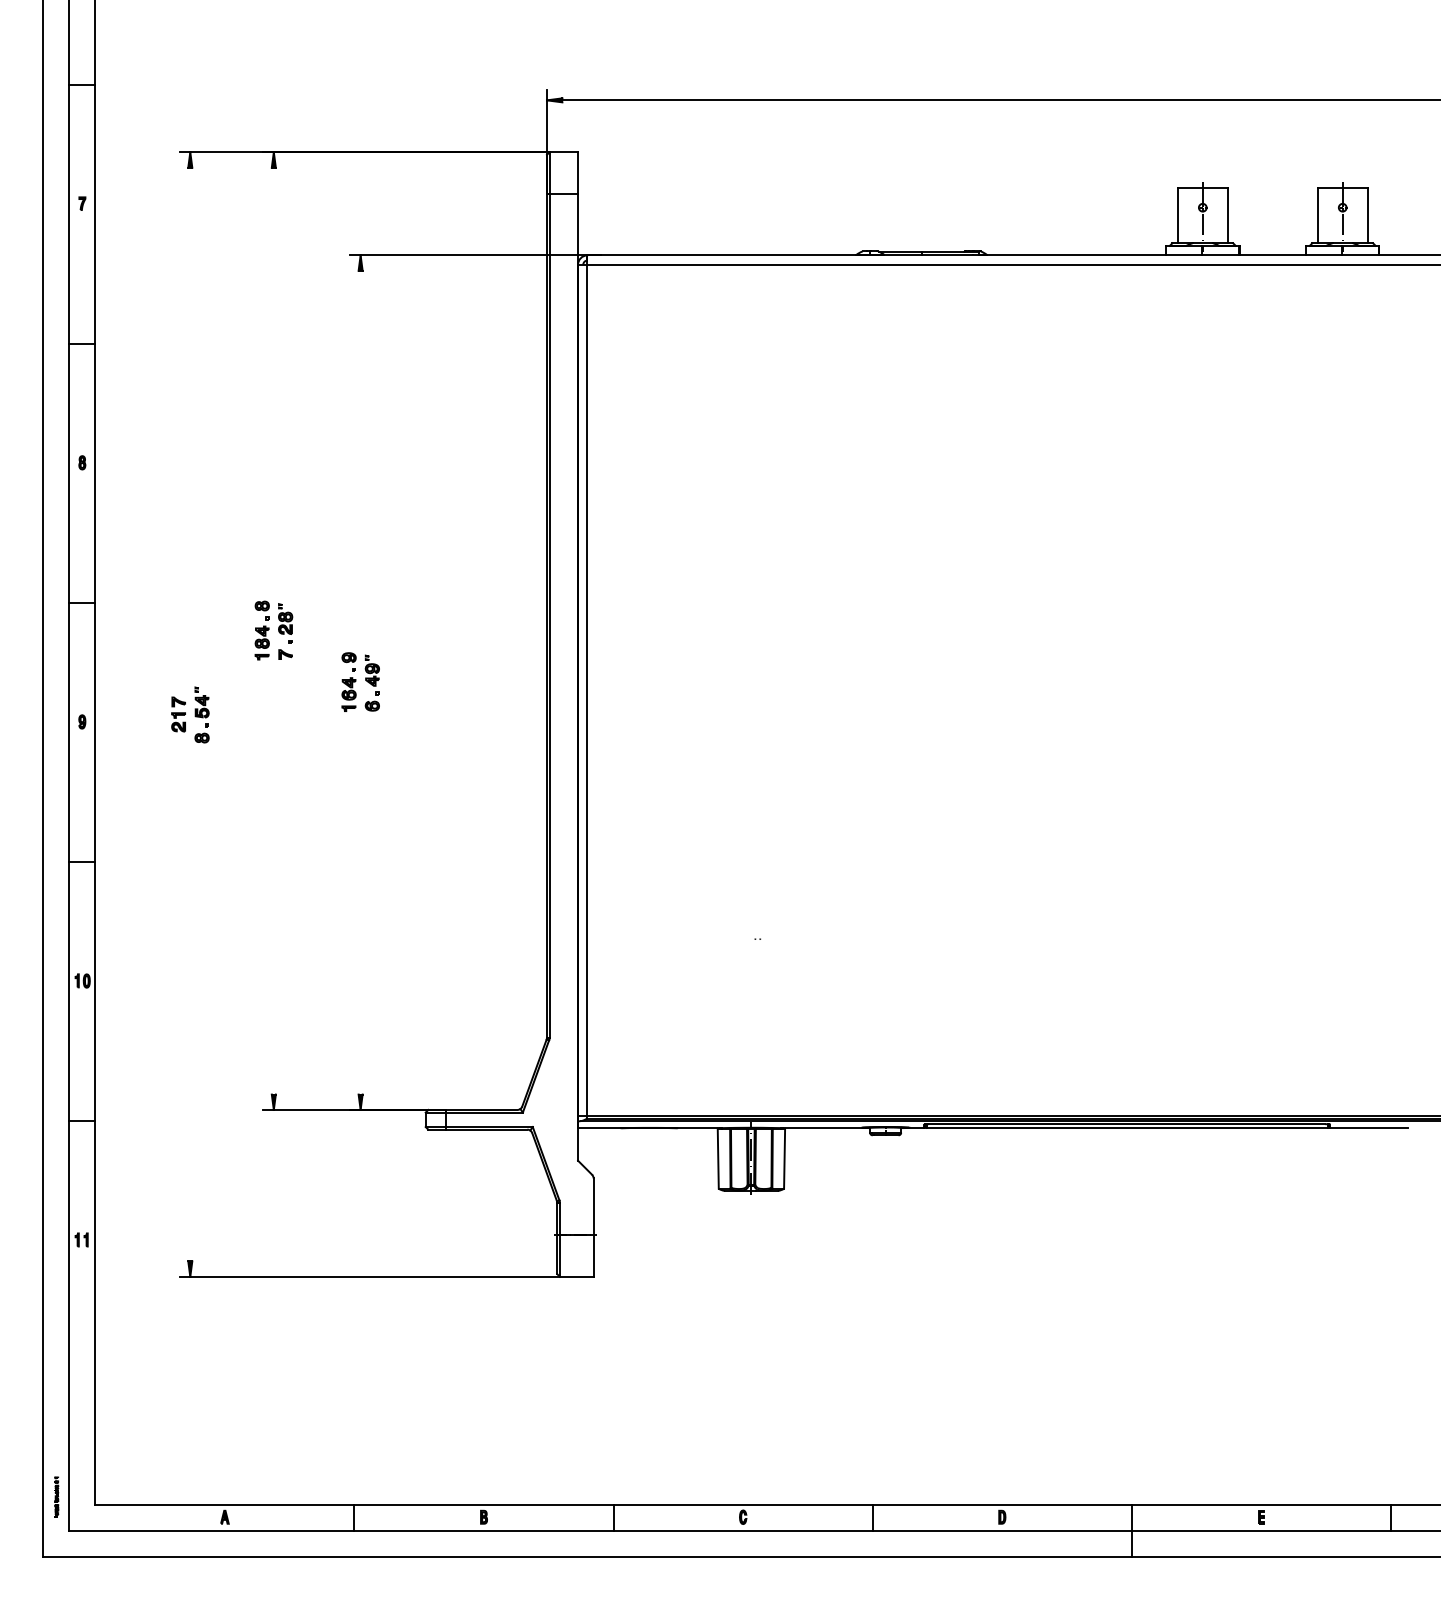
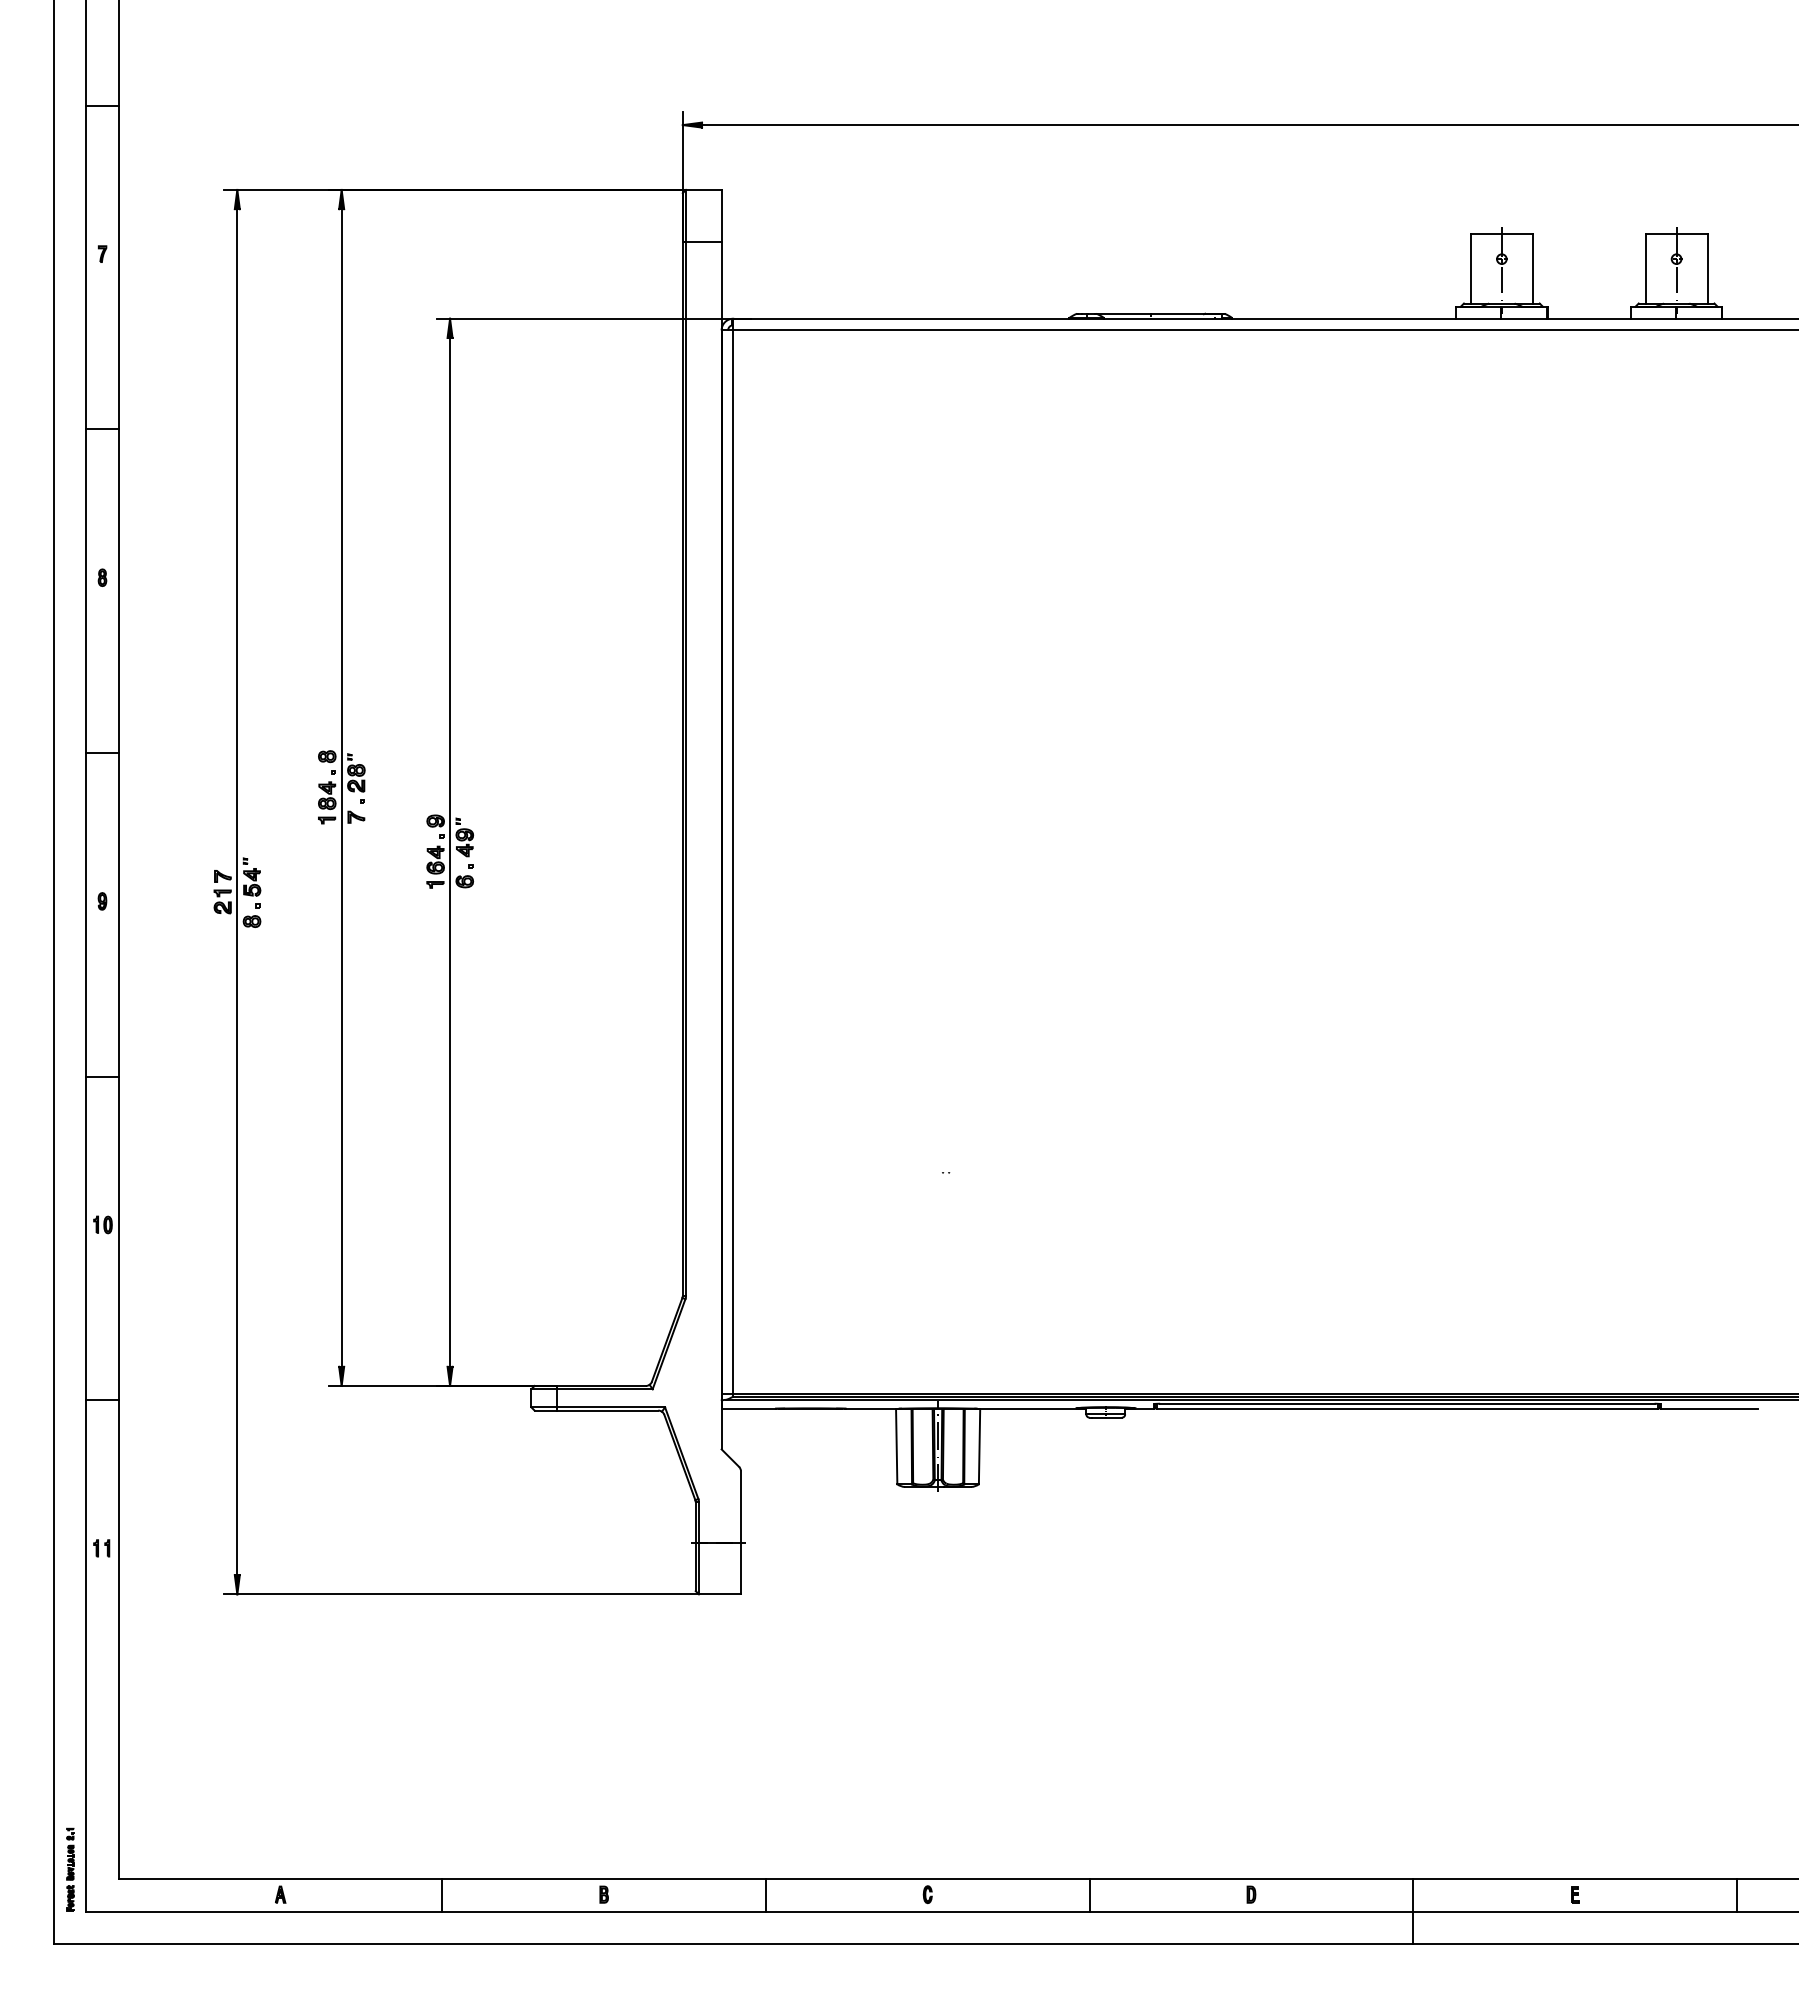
line: (273, 630) -> (341, 787), added
line: (360, 682) -> (450, 852), added
line: (190, 714) -> (237, 892), added
part: (56, 1497) -> (70, 1869), size x1.67

